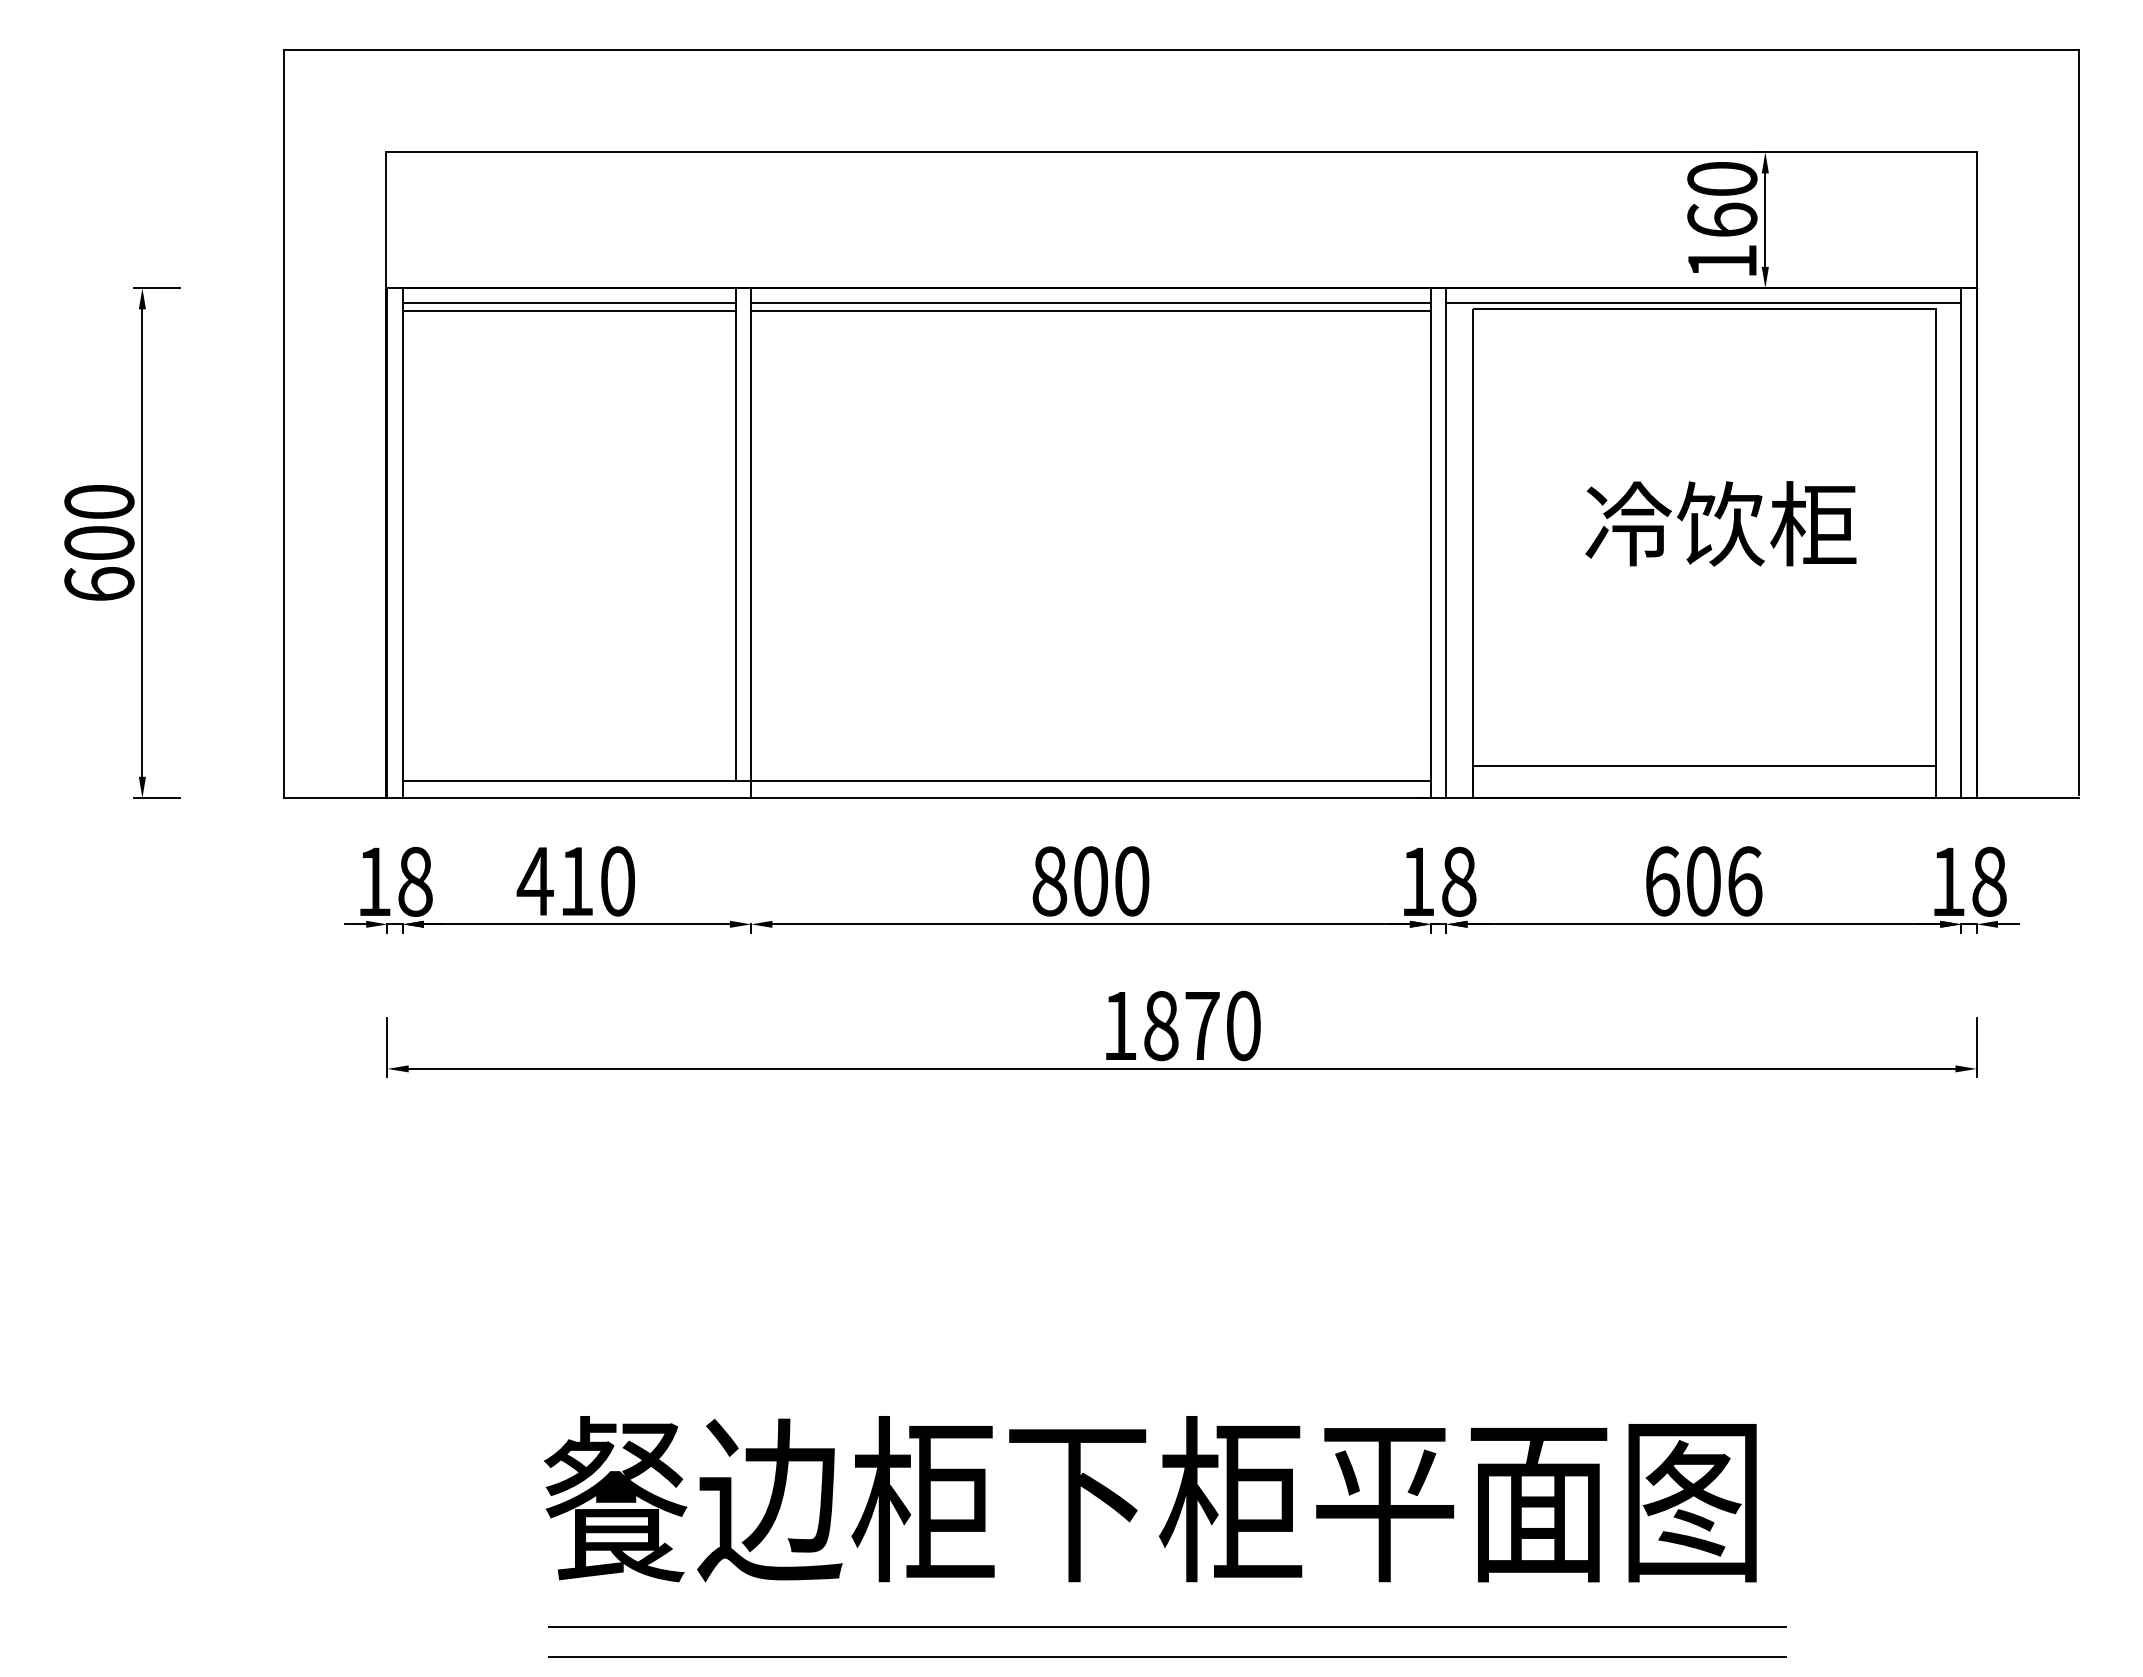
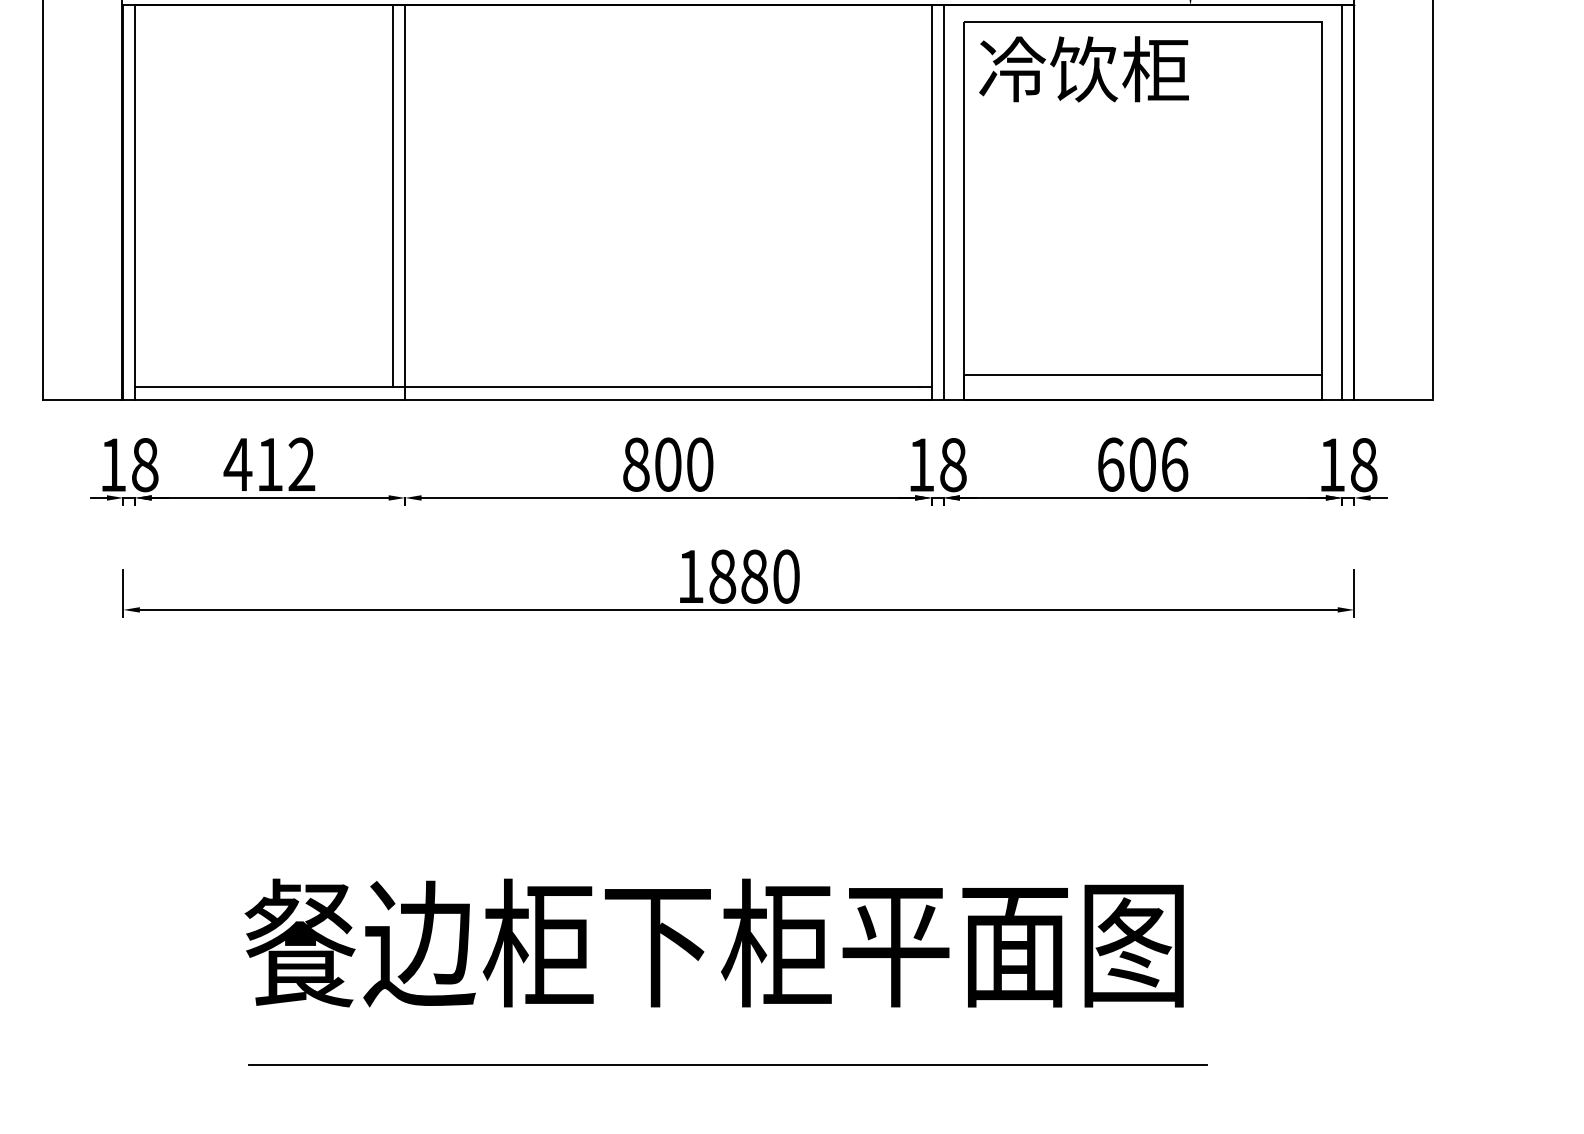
line: (568, 303) -> (263, 17), removed
line: (1091, 303) -> (668, 17), removed
line: (1703, 303) -> (1142, 17), removed
line: (568, 311) -> (263, 23), removed
line: (1091, 311) -> (668, 23), removed
text: (1720, 523) -> (1083, 69), moved
text: (617, 881) -> (301, 464), 410 -> 412
text: (1202, 1026) -> (754, 577), 1870 -> 1880
line: (1167, 1626) -> (727, 1041), removed

